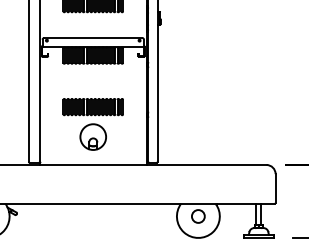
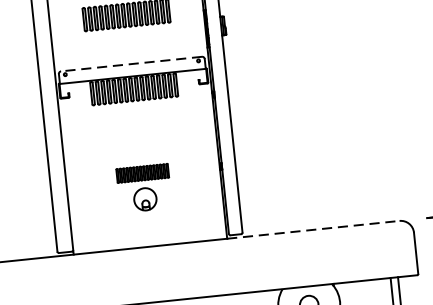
line: (93, 38) -> (131, 64), solid -> dashed
part: (92, 124) -> (143, 188), size x0.6
line: (206, 165) -> (313, 230), solid -> dashed

